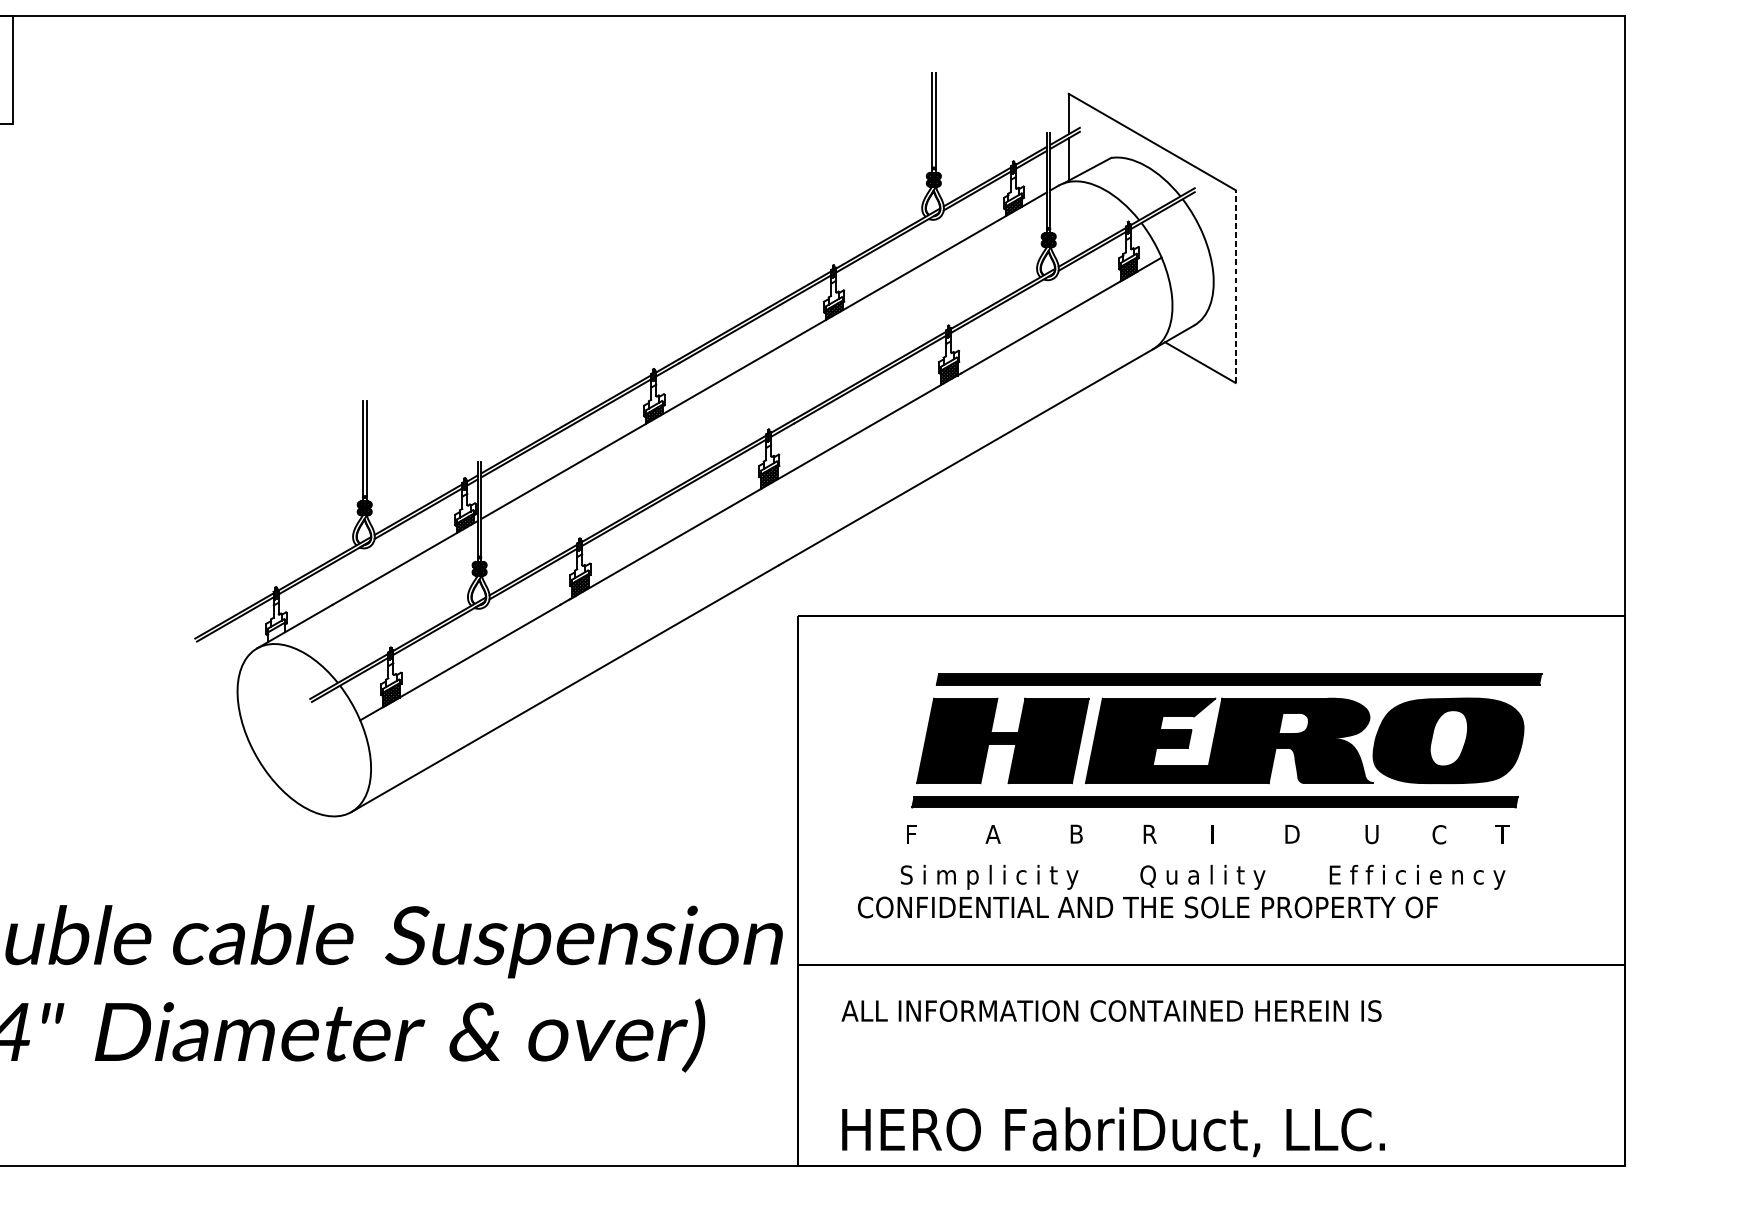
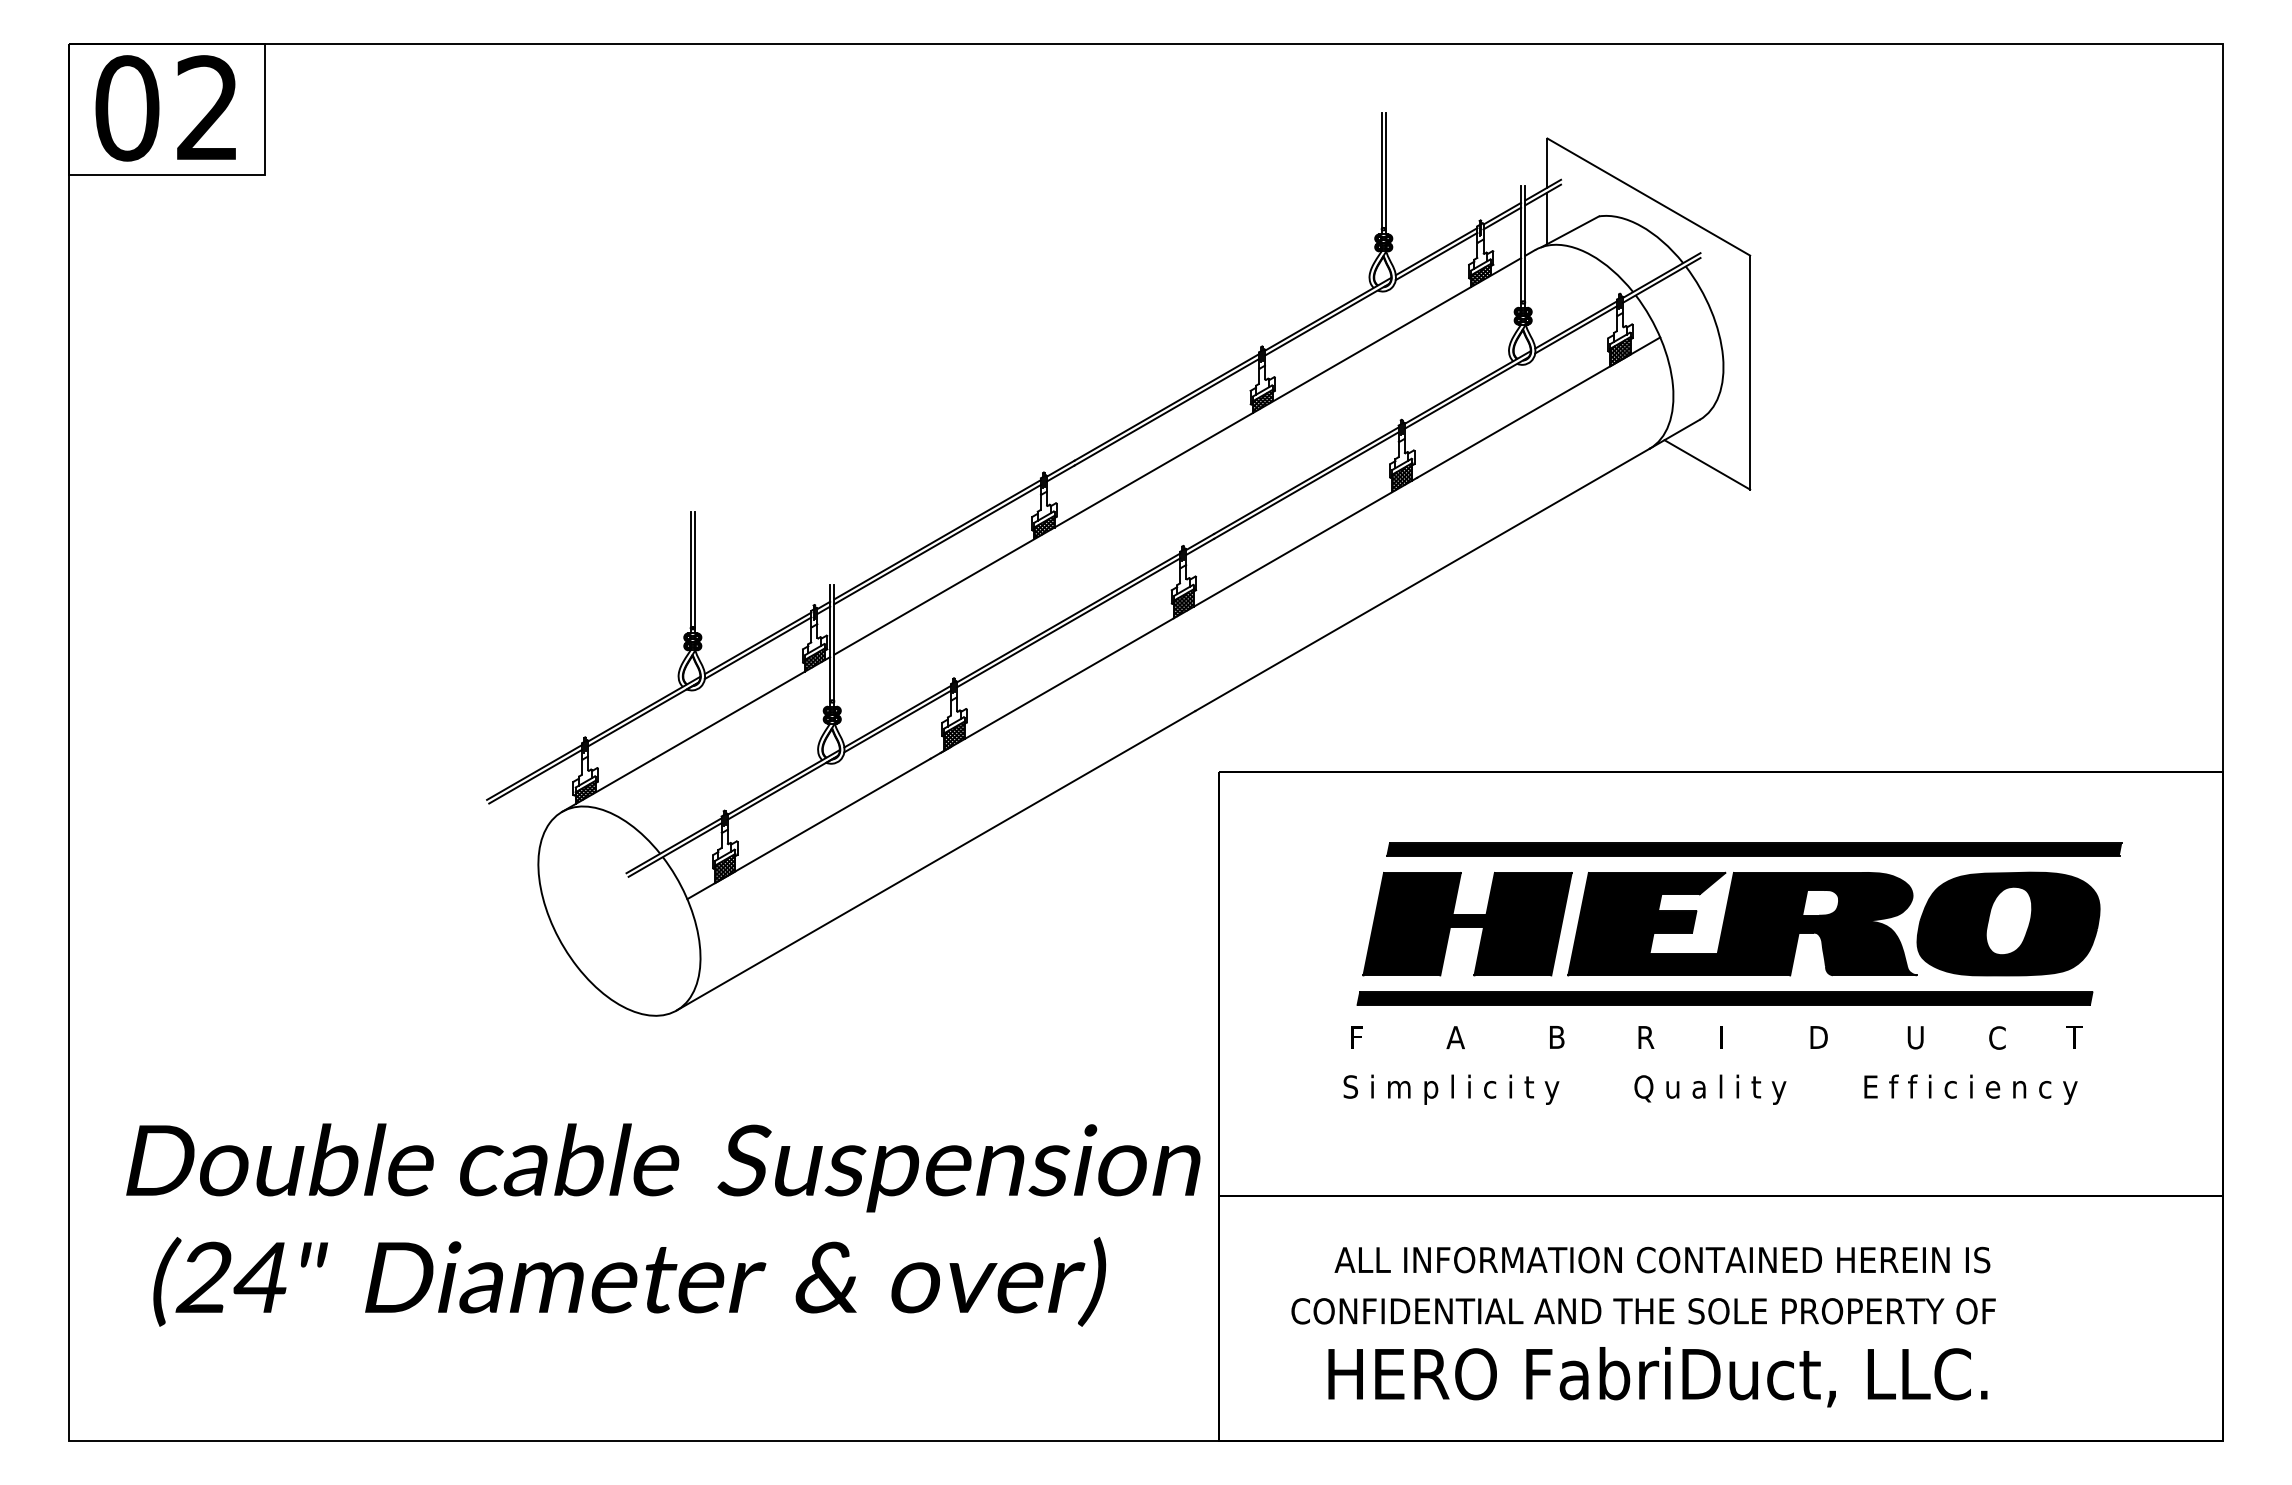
line: (1235, 286) -> (1750, 372), dashed -> solid
hatch: (276, 632) -> (585, 792), added
text: (1147, 907) -> (1643, 1311), moved
text: (1111, 1010) -> (1662, 1259), moved
text: (1113, 1132) -> (1657, 1377), moved

